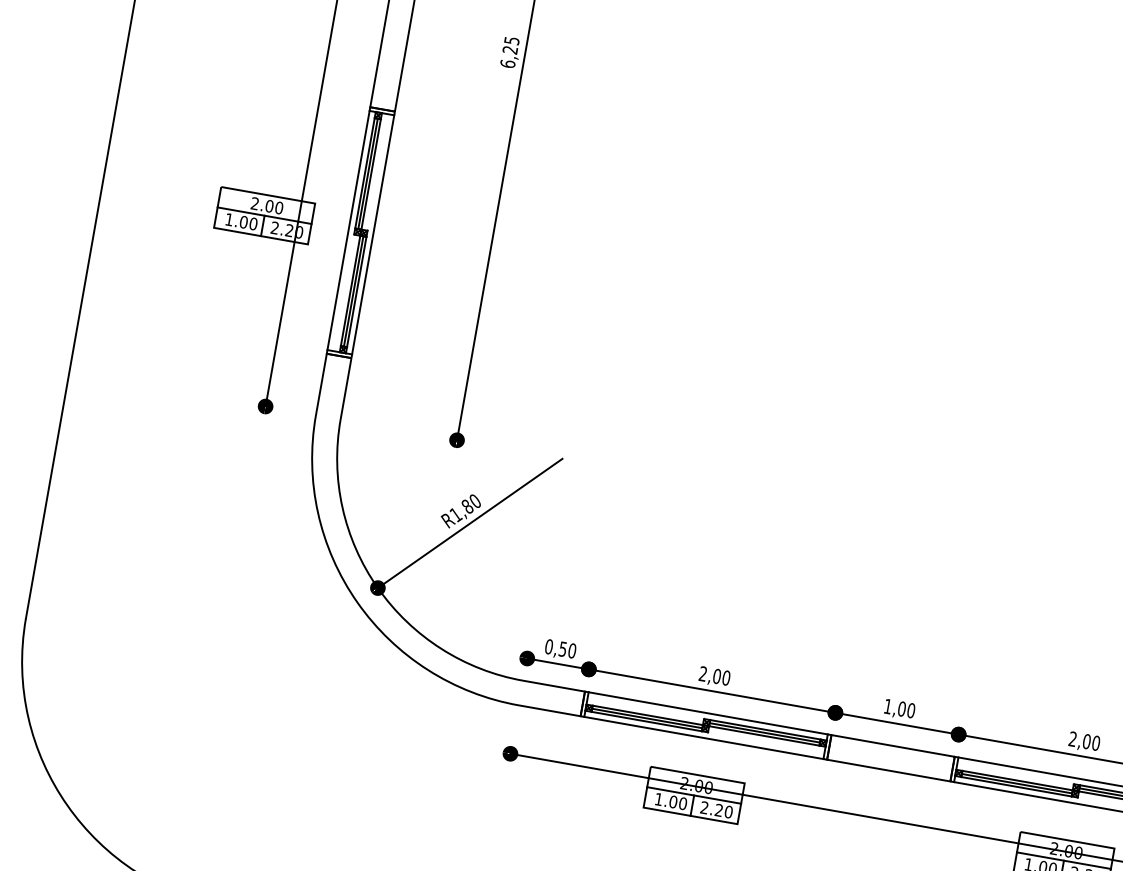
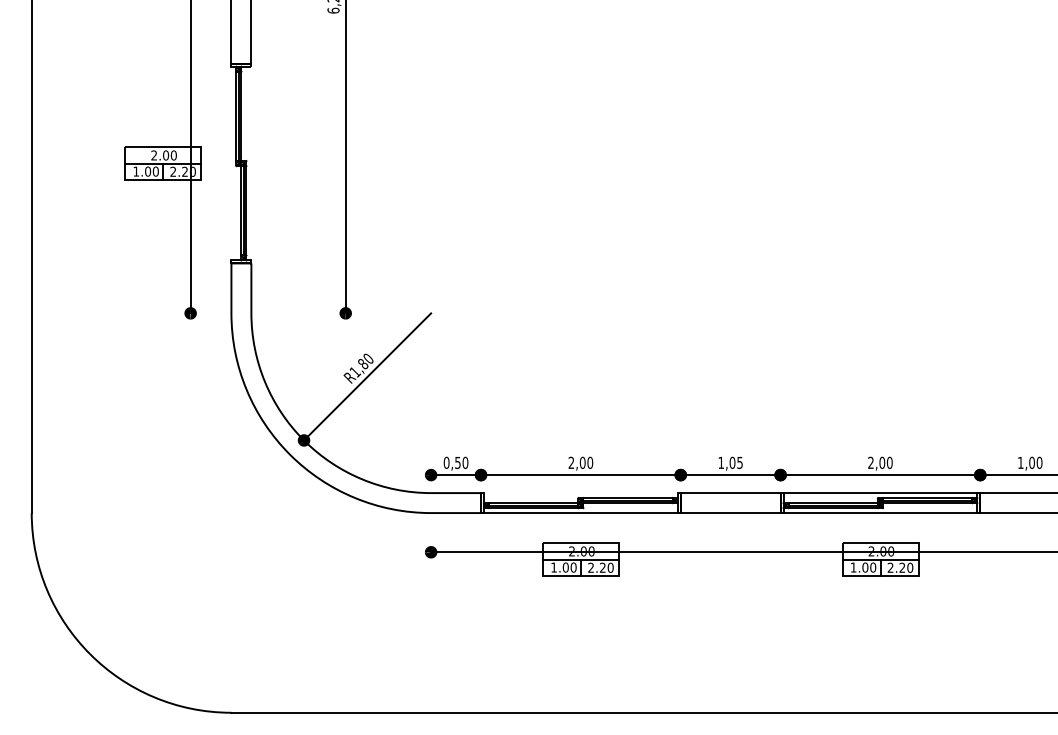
line: (348, 230) -> (231, 163), removed
line: (373, 234) -> (251, 163), removed
text: (910, 710) -> (739, 462), 1,00 -> 1,05
line: (707, 713) -> (580, 493), removed

